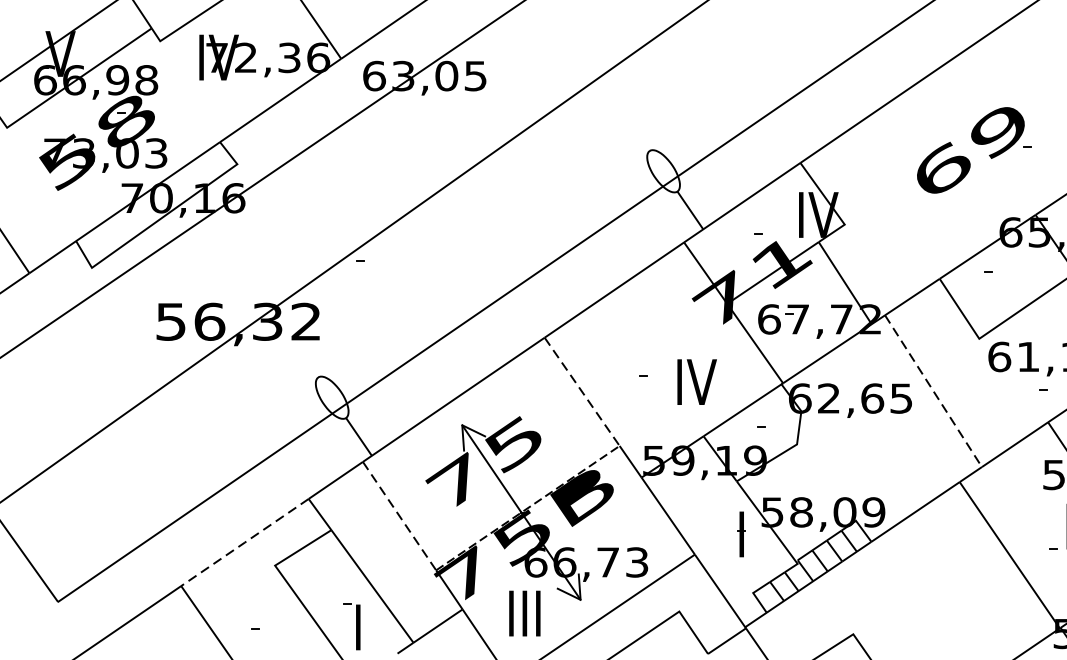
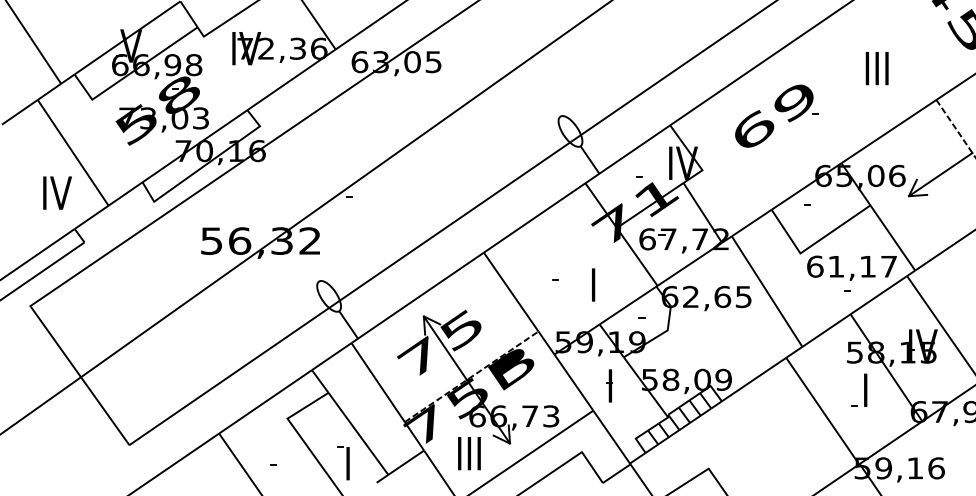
part: (973, 149) -> (776, 115), moved
text: (696, 381) -> (594, 284), IV -> I
line: (934, 391) -> (767, 291), dashed -> solid
line: (582, 392) -> (511, 292), dashed -> solid
line: (400, 515) -> (378, 382), dashed -> solid
part: (740, 533) -> (609, 385), moved
line: (244, 542) -> (265, 401), dashed -> solid

